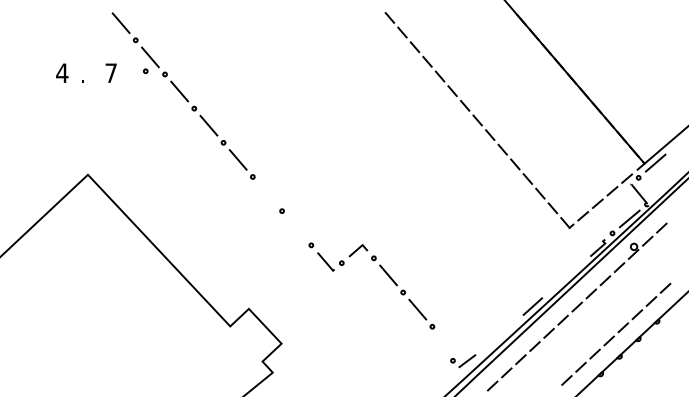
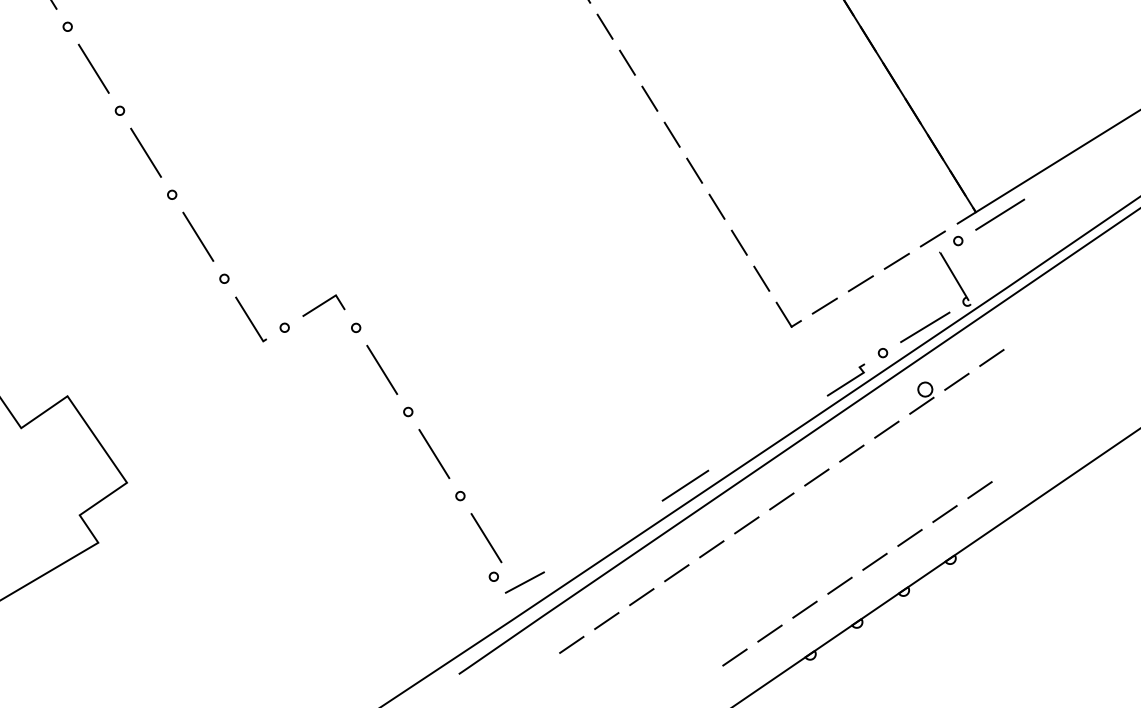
line: (267, 193) -> (146, 151), added
line: (296, 228) -> (197, 237), added
line: (446, 343) -> (485, 537), added

